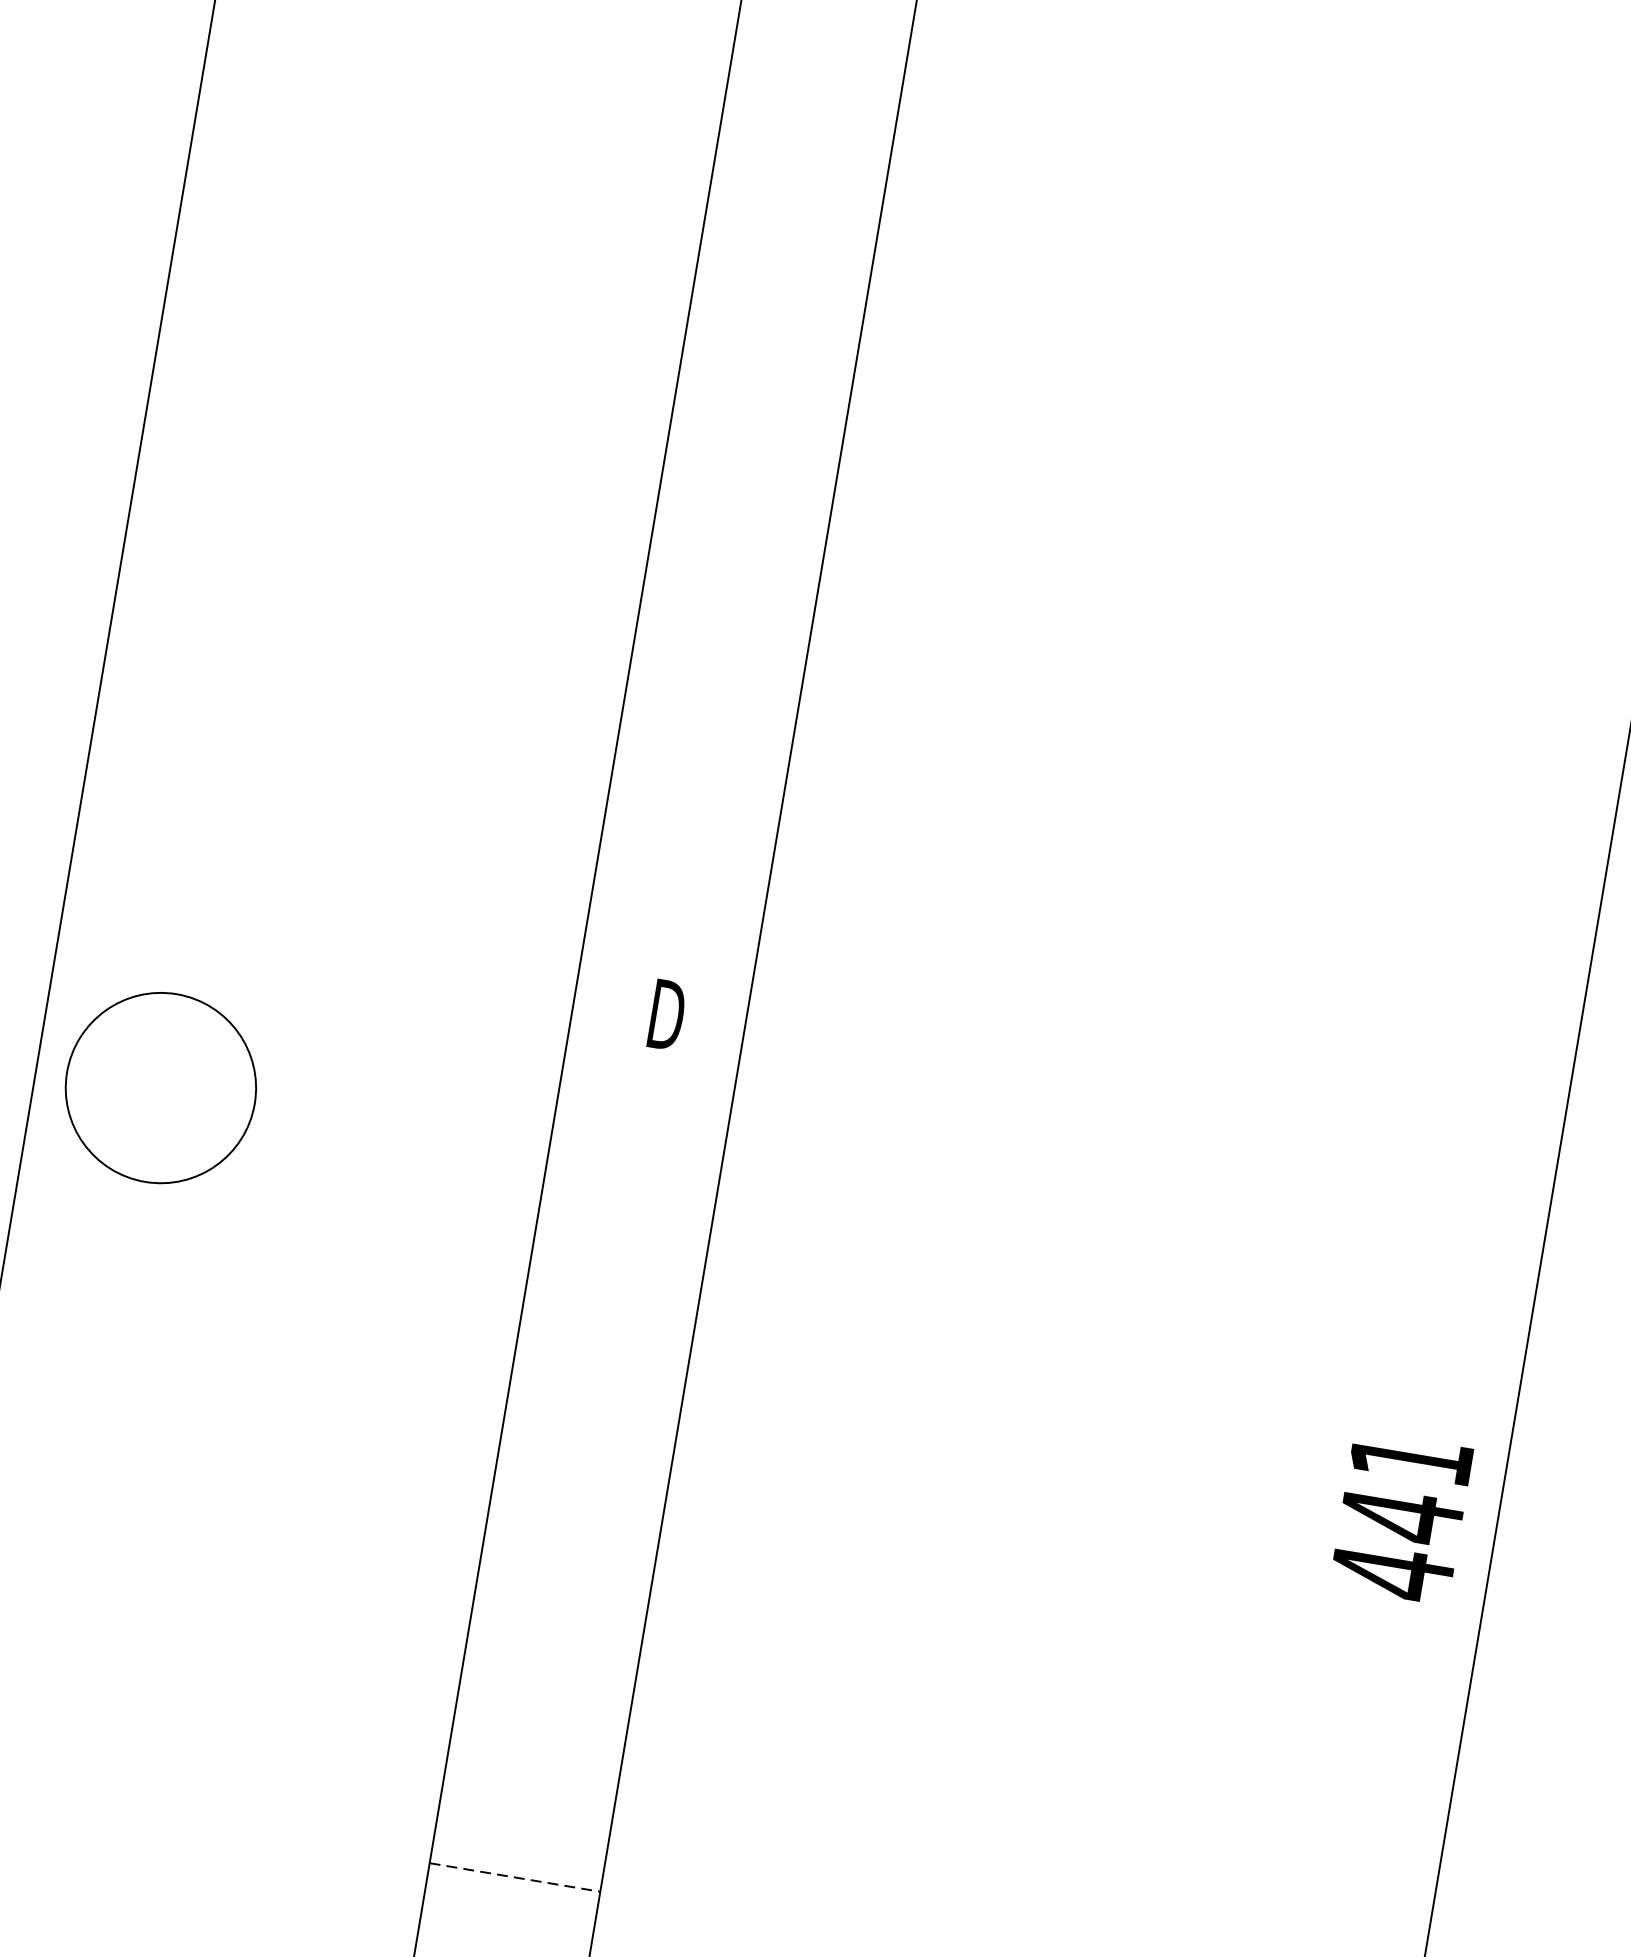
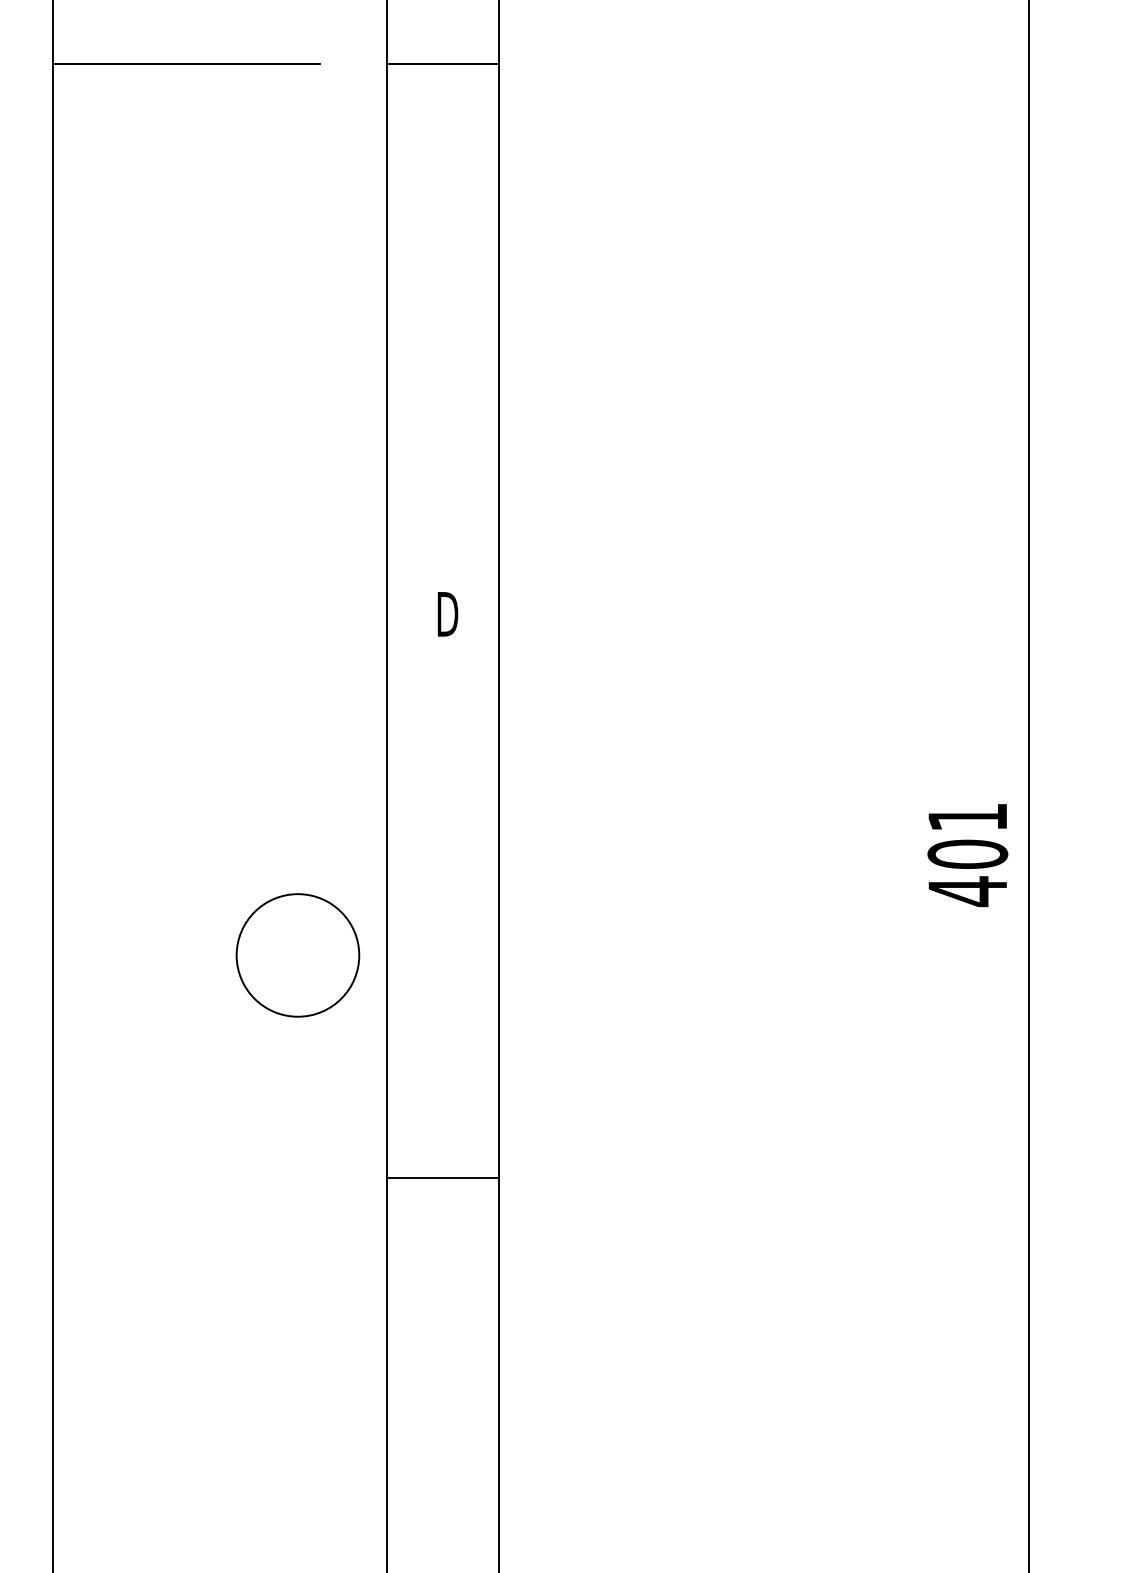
line: (408, 104) -> (186, 63), added
line: (800, 170) -> (442, 63), added
circle: (160, 1088) -> (297, 955), moved
text: (1401, 1516) -> (967, 854), 441 -> 401
line: (514, 1877) -> (442, 1178), dashed -> solid

